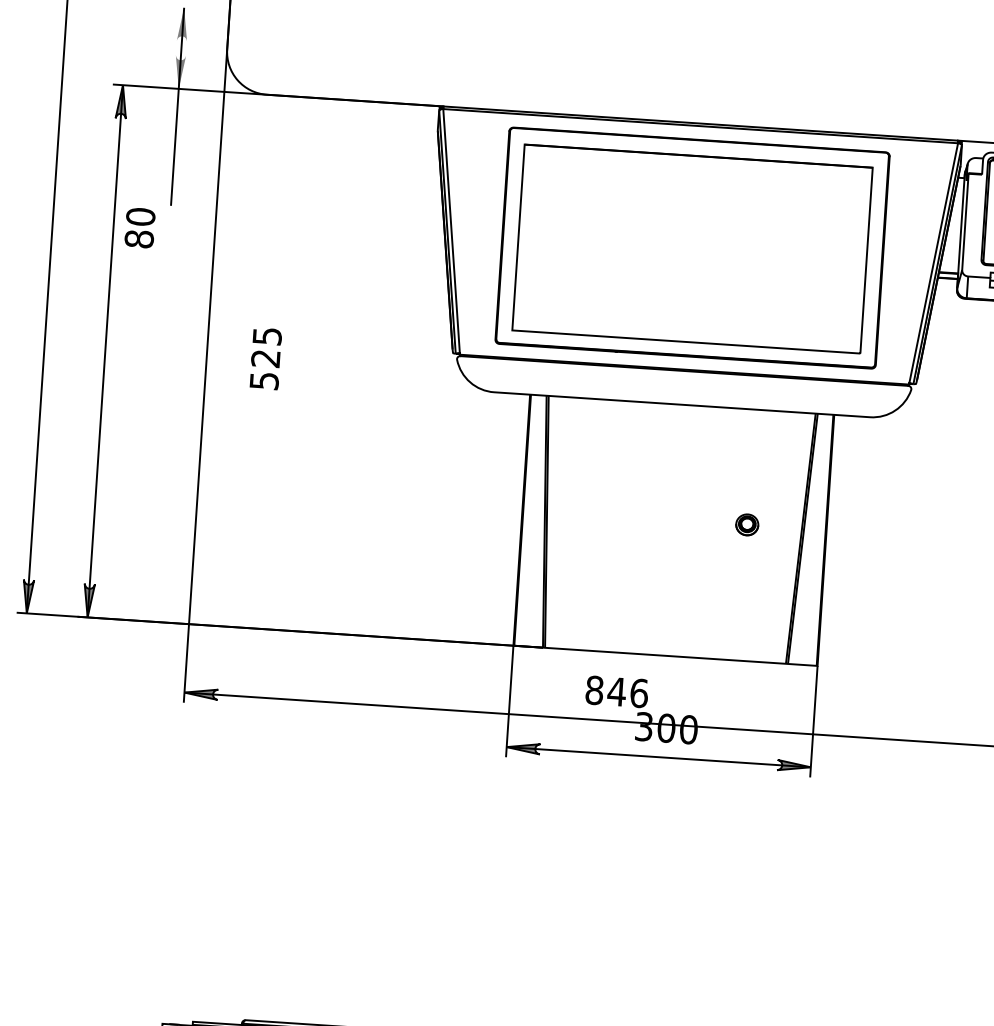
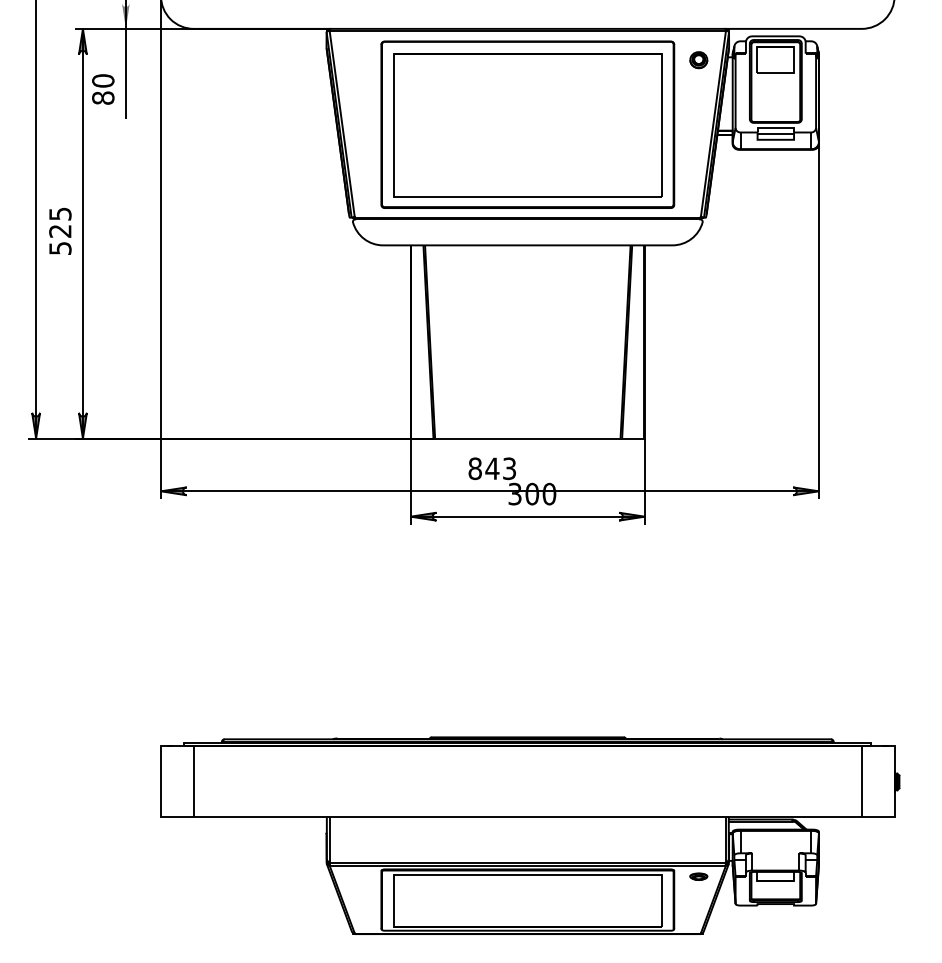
text: (140, 228) -> (103, 89), moved
text: (266, 357) -> (60, 230), moved
part: (746, 525) -> (698, 60), moved
text: (639, 693) -> (509, 468), 846 -> 843

